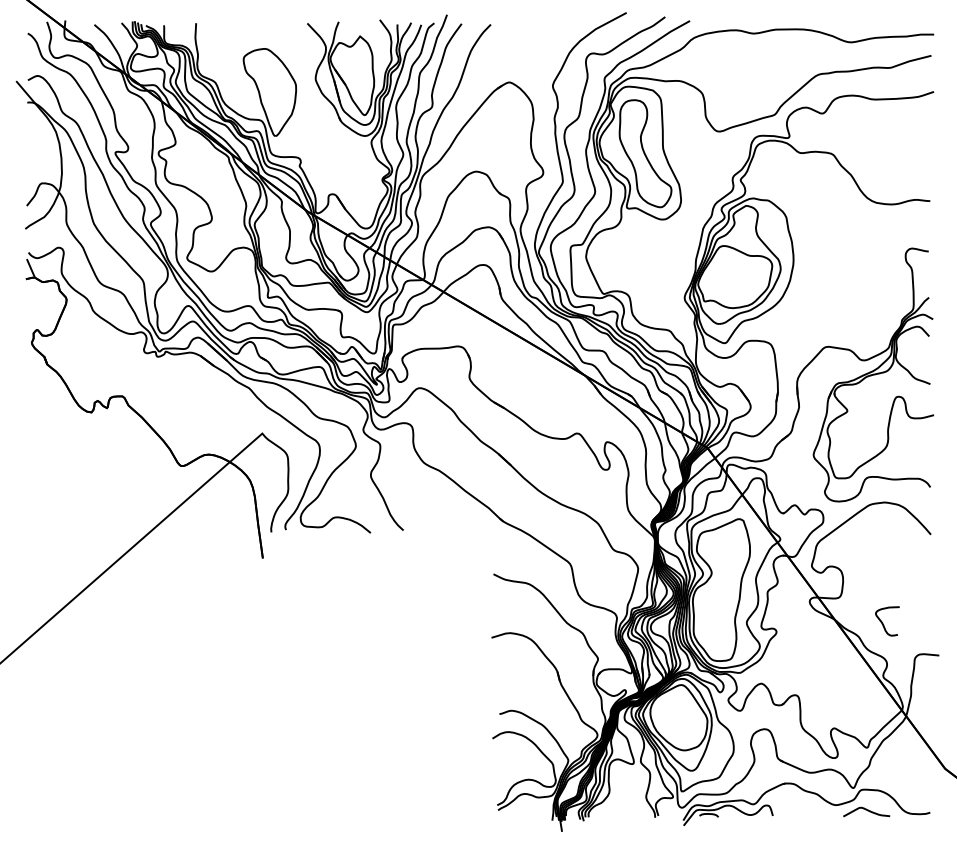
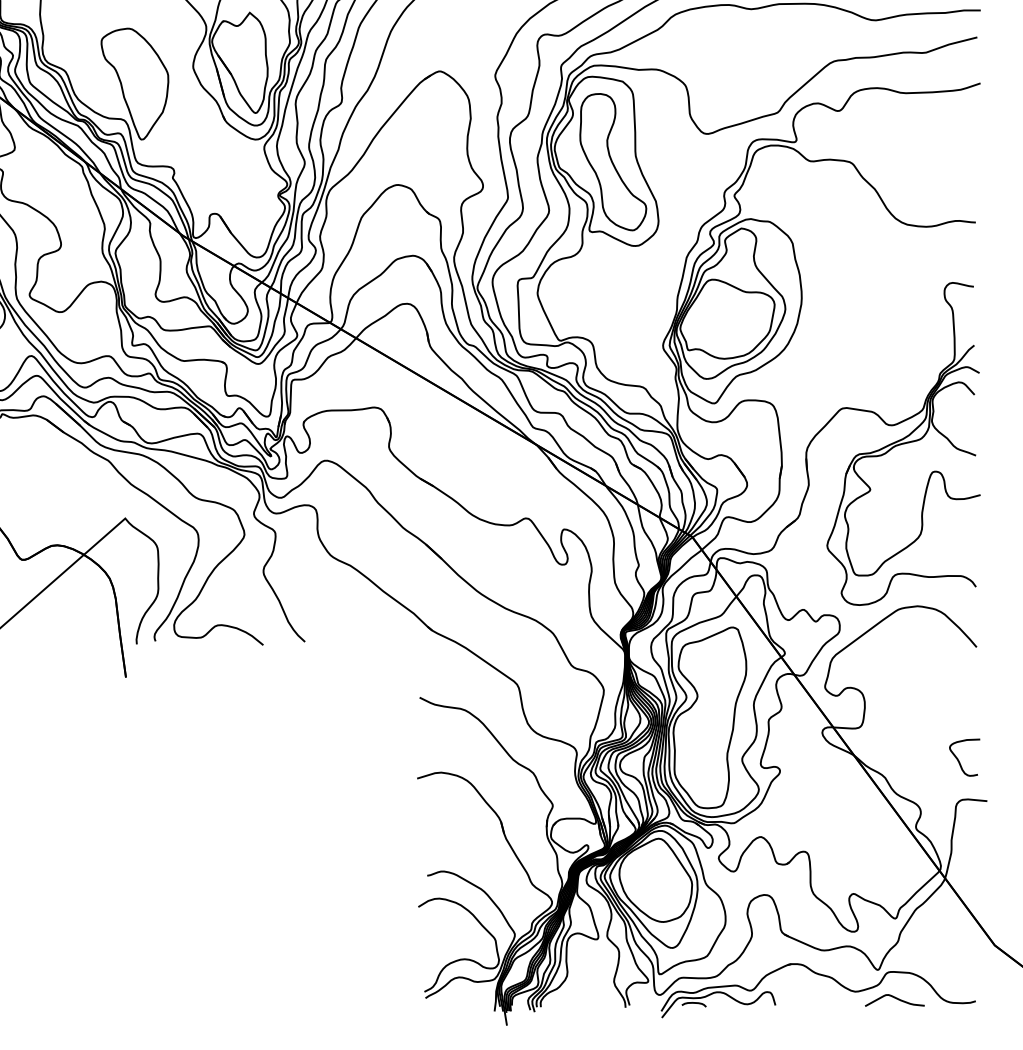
curve: (883, 623) -> (959, 760), moved

